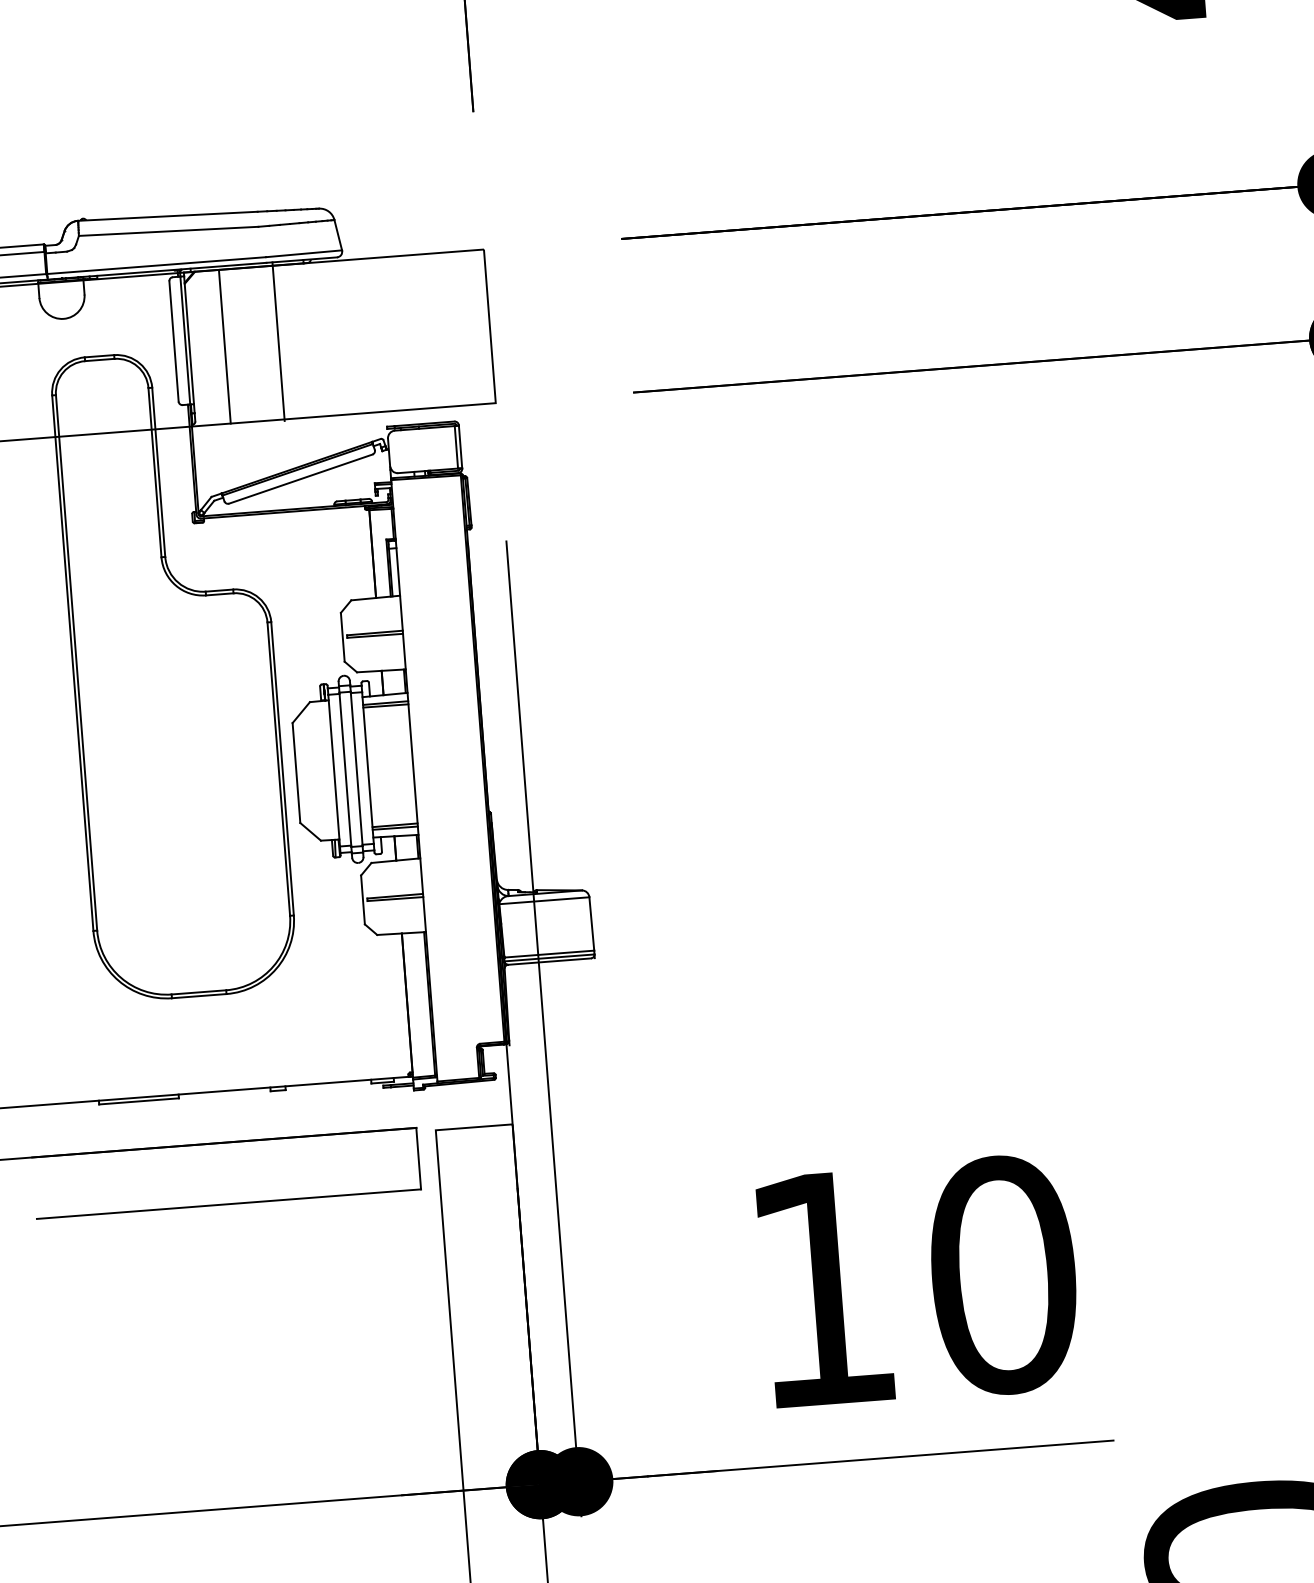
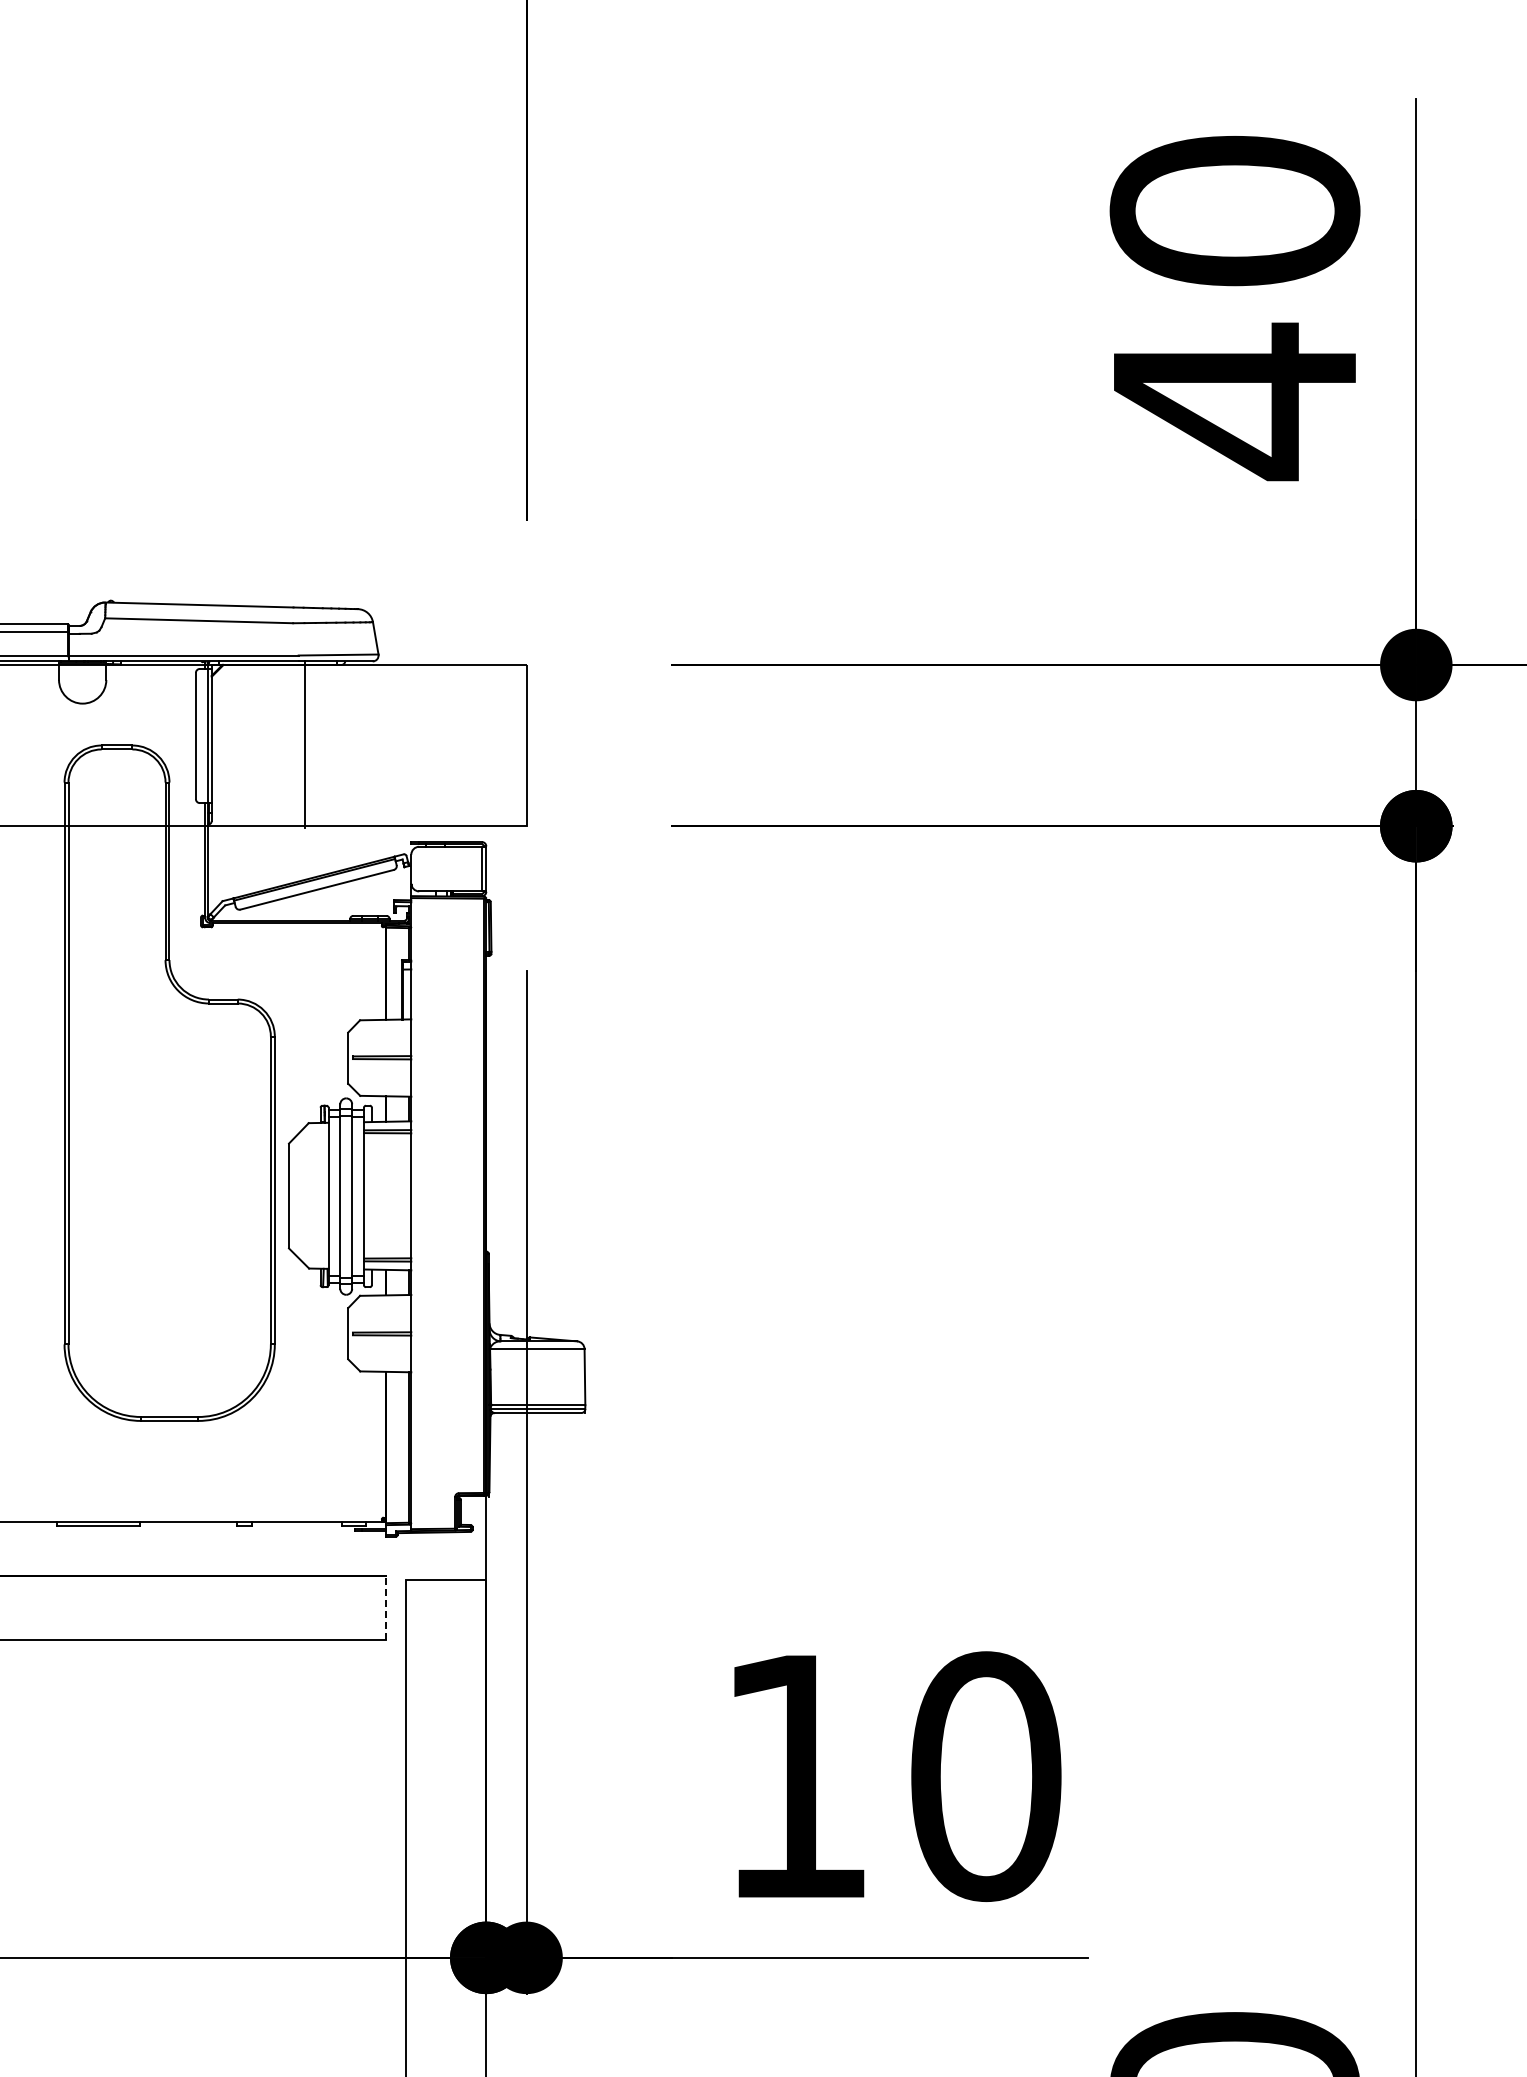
line: (224, 346) -> (248, 745), removed
line: (418, 1158) -> (385, 1607), solid -> dashed

